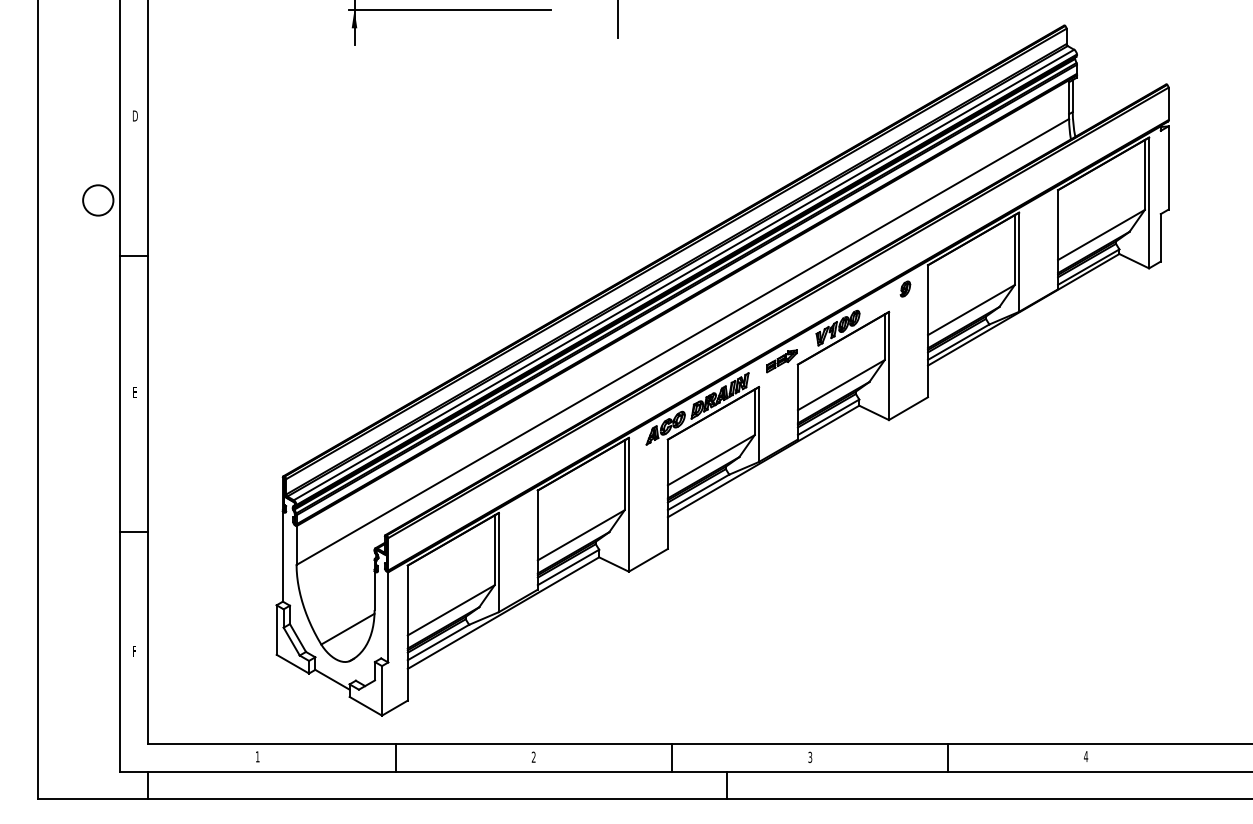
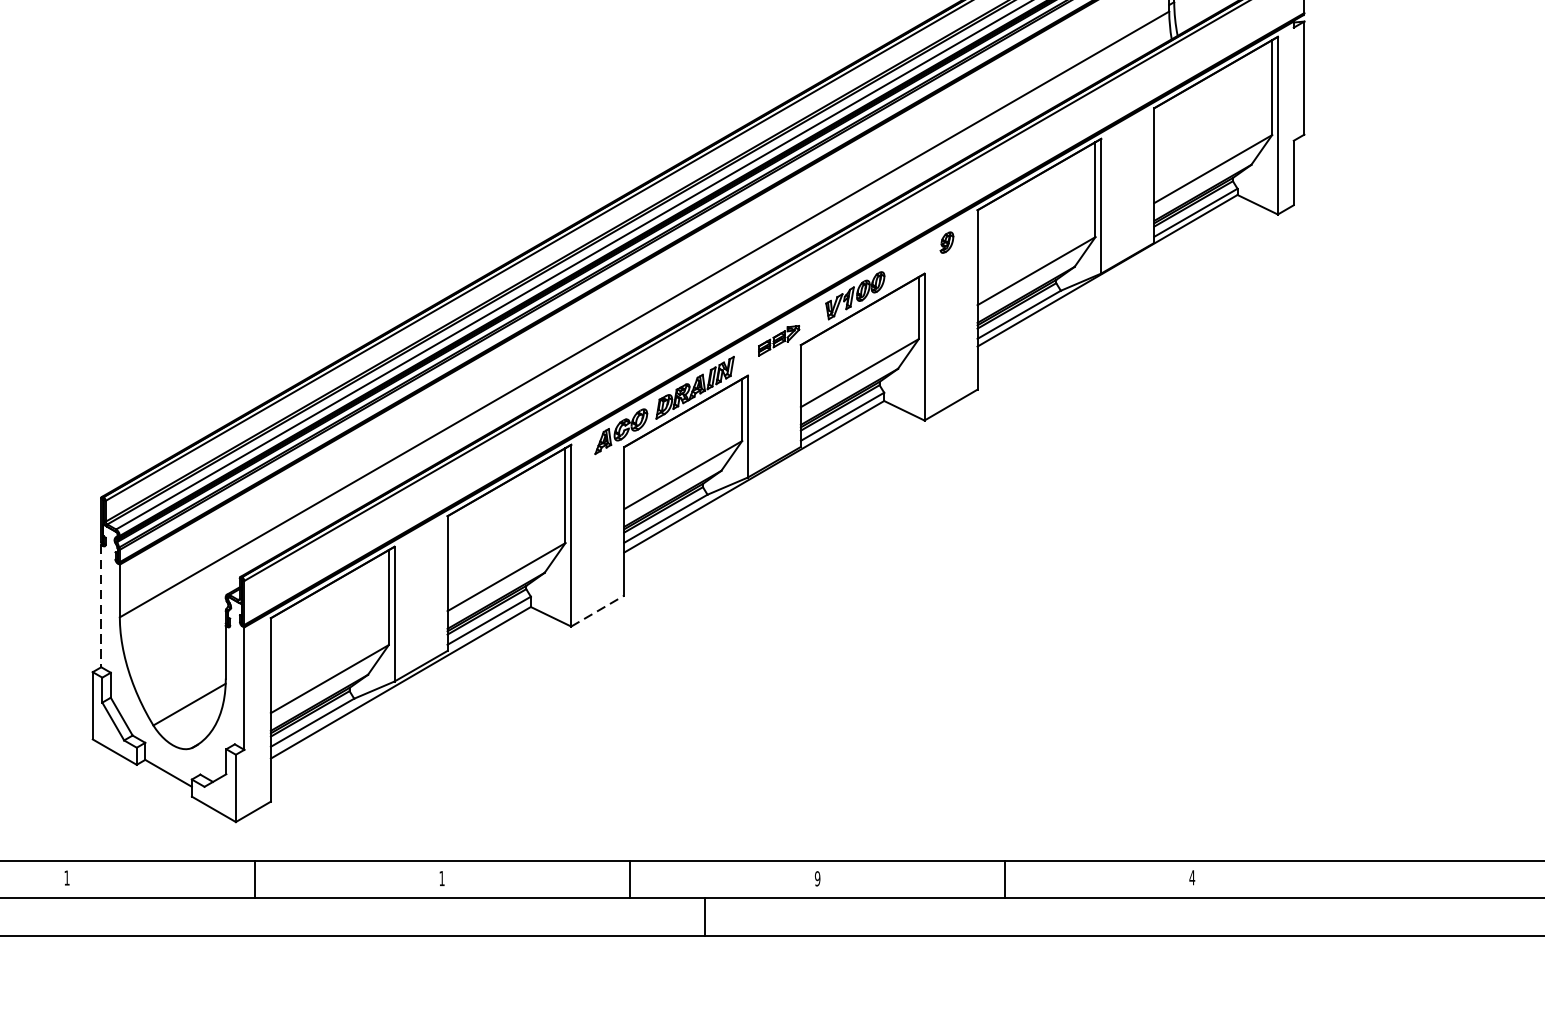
line: (282, 557) -> (100, 607), solid -> dashed
line: (648, 560) -> (597, 611), solid -> dashed
text: (533, 756) -> (441, 877), 2 -> 1
text: (810, 756) -> (817, 877), 3 -> 9

